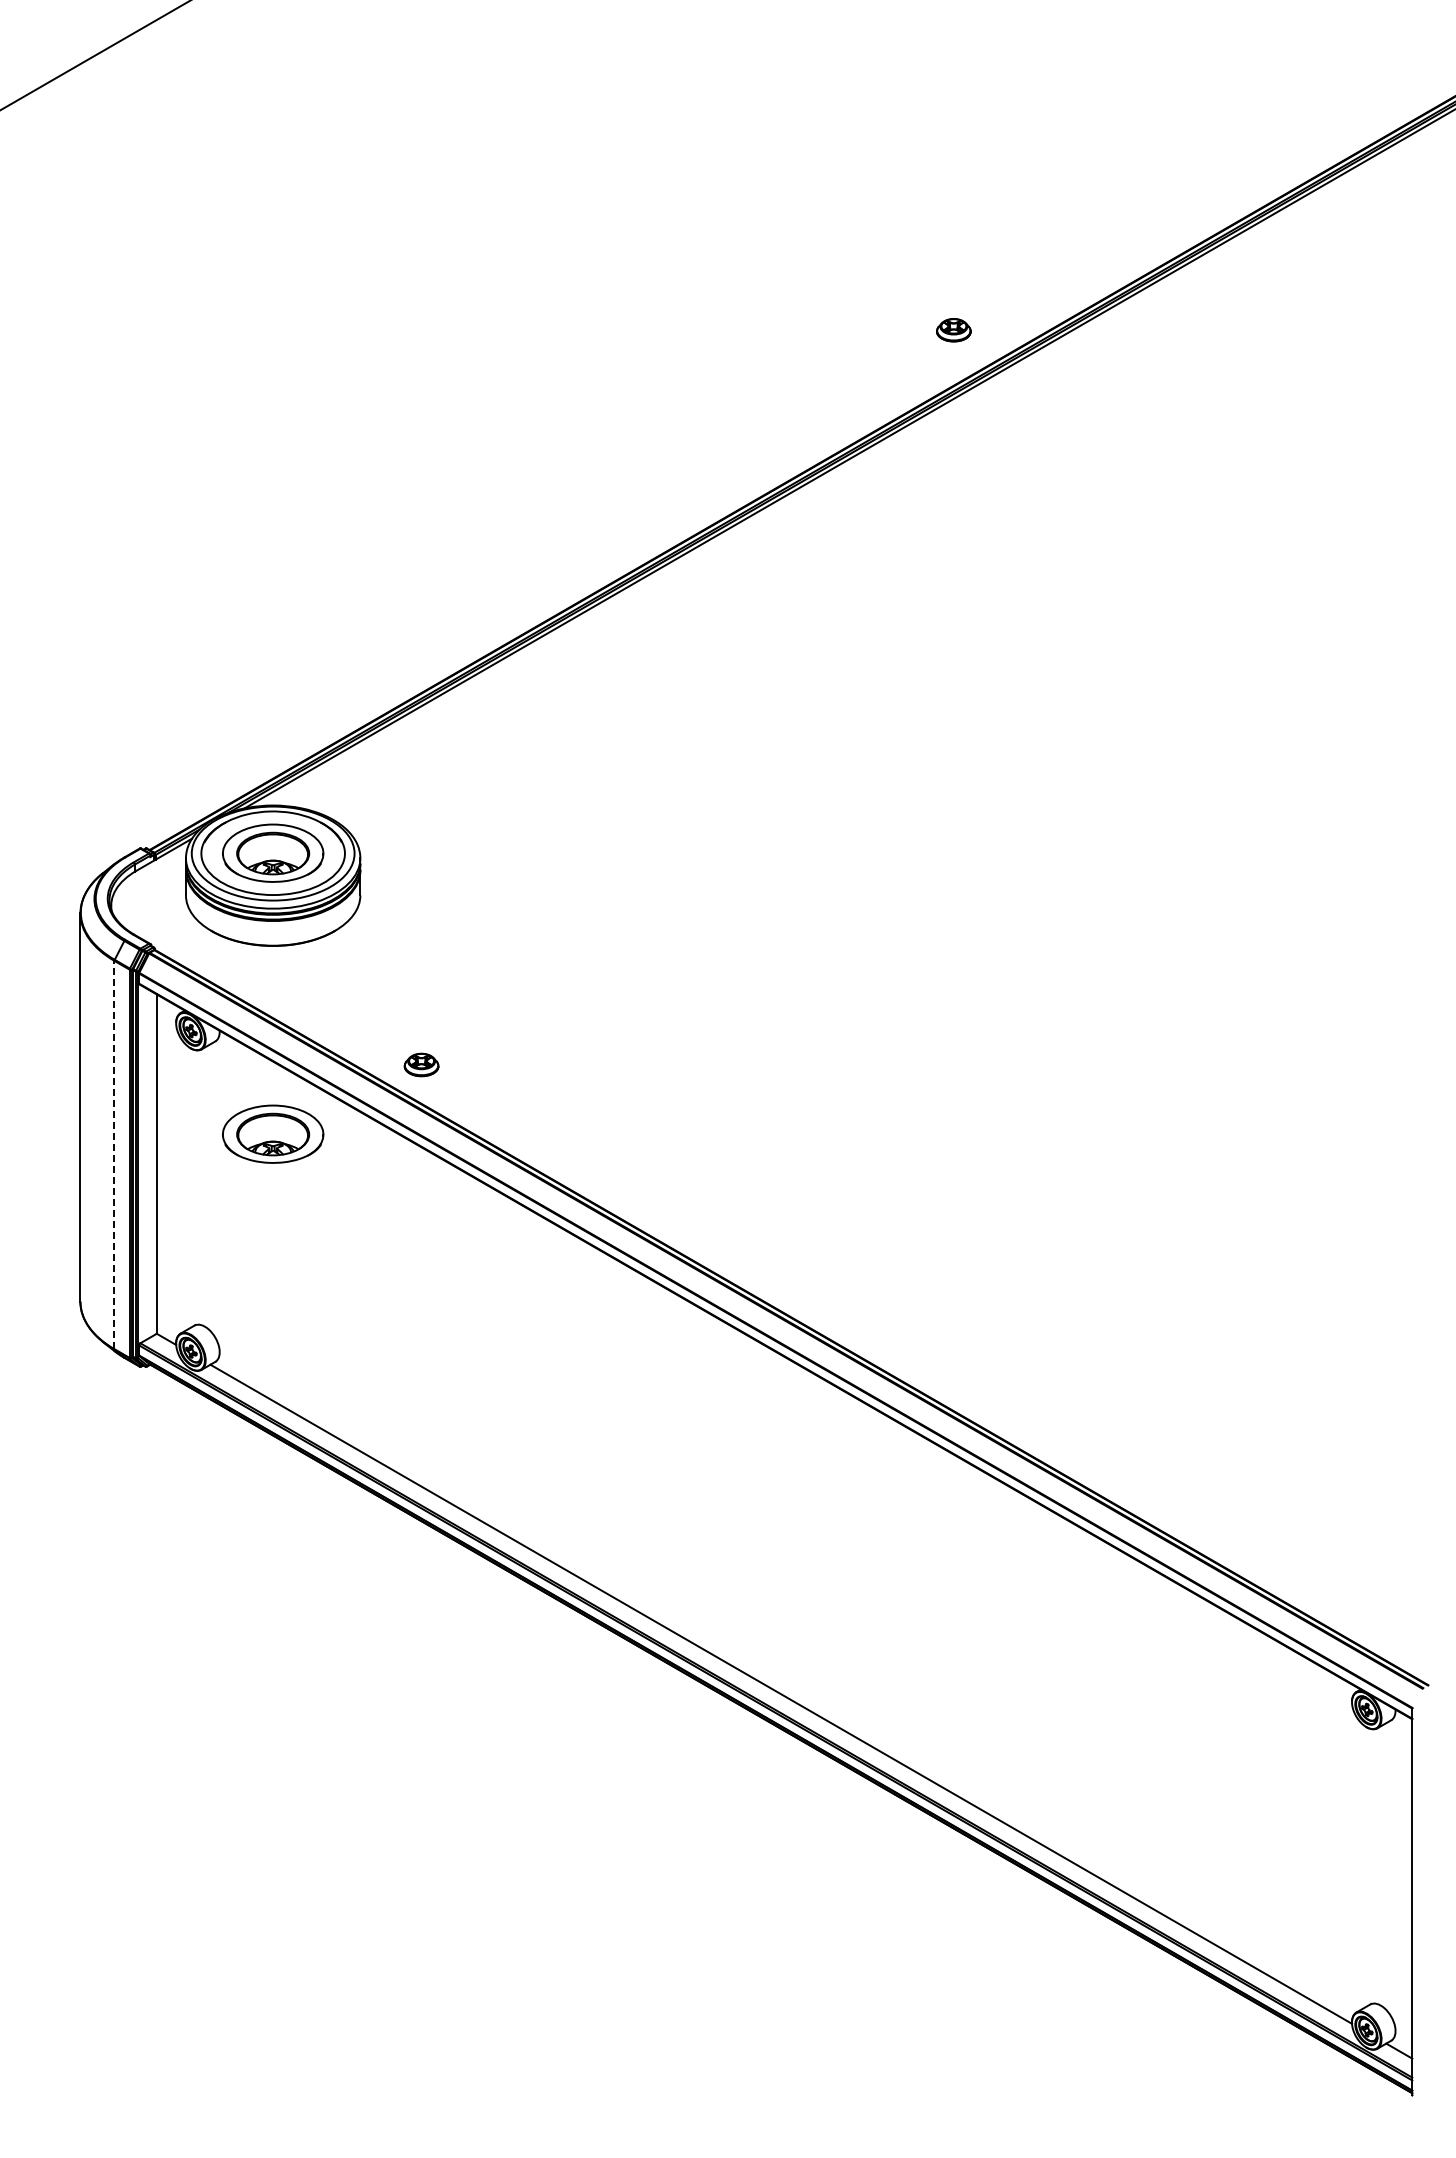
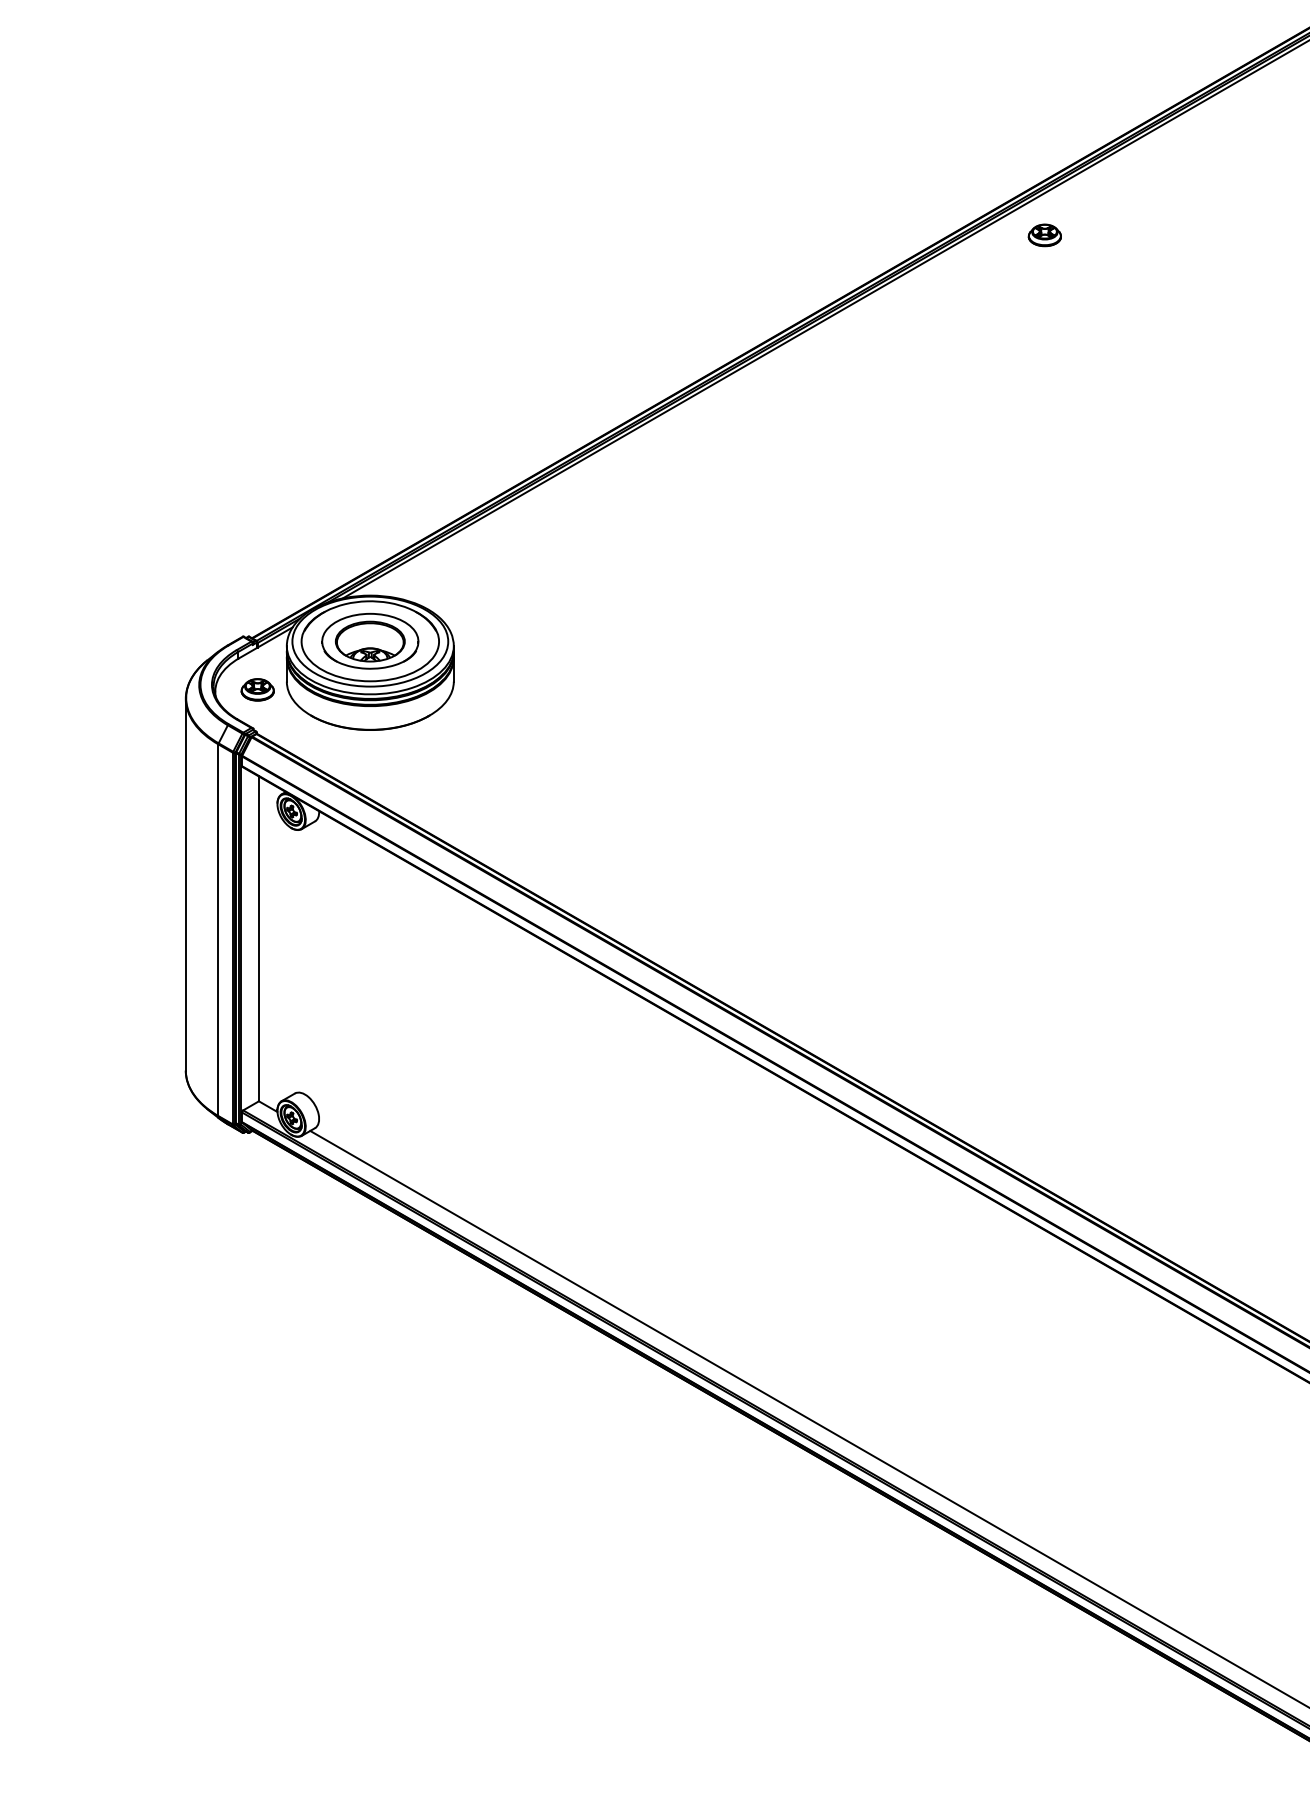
part: (953, 330) -> (1044, 235), moved
part: (421, 1064) -> (257, 689), moved
part: (273, 1133) -> (370, 909), removed
line: (114, 1154) -> (218, 929), dashed -> solid

